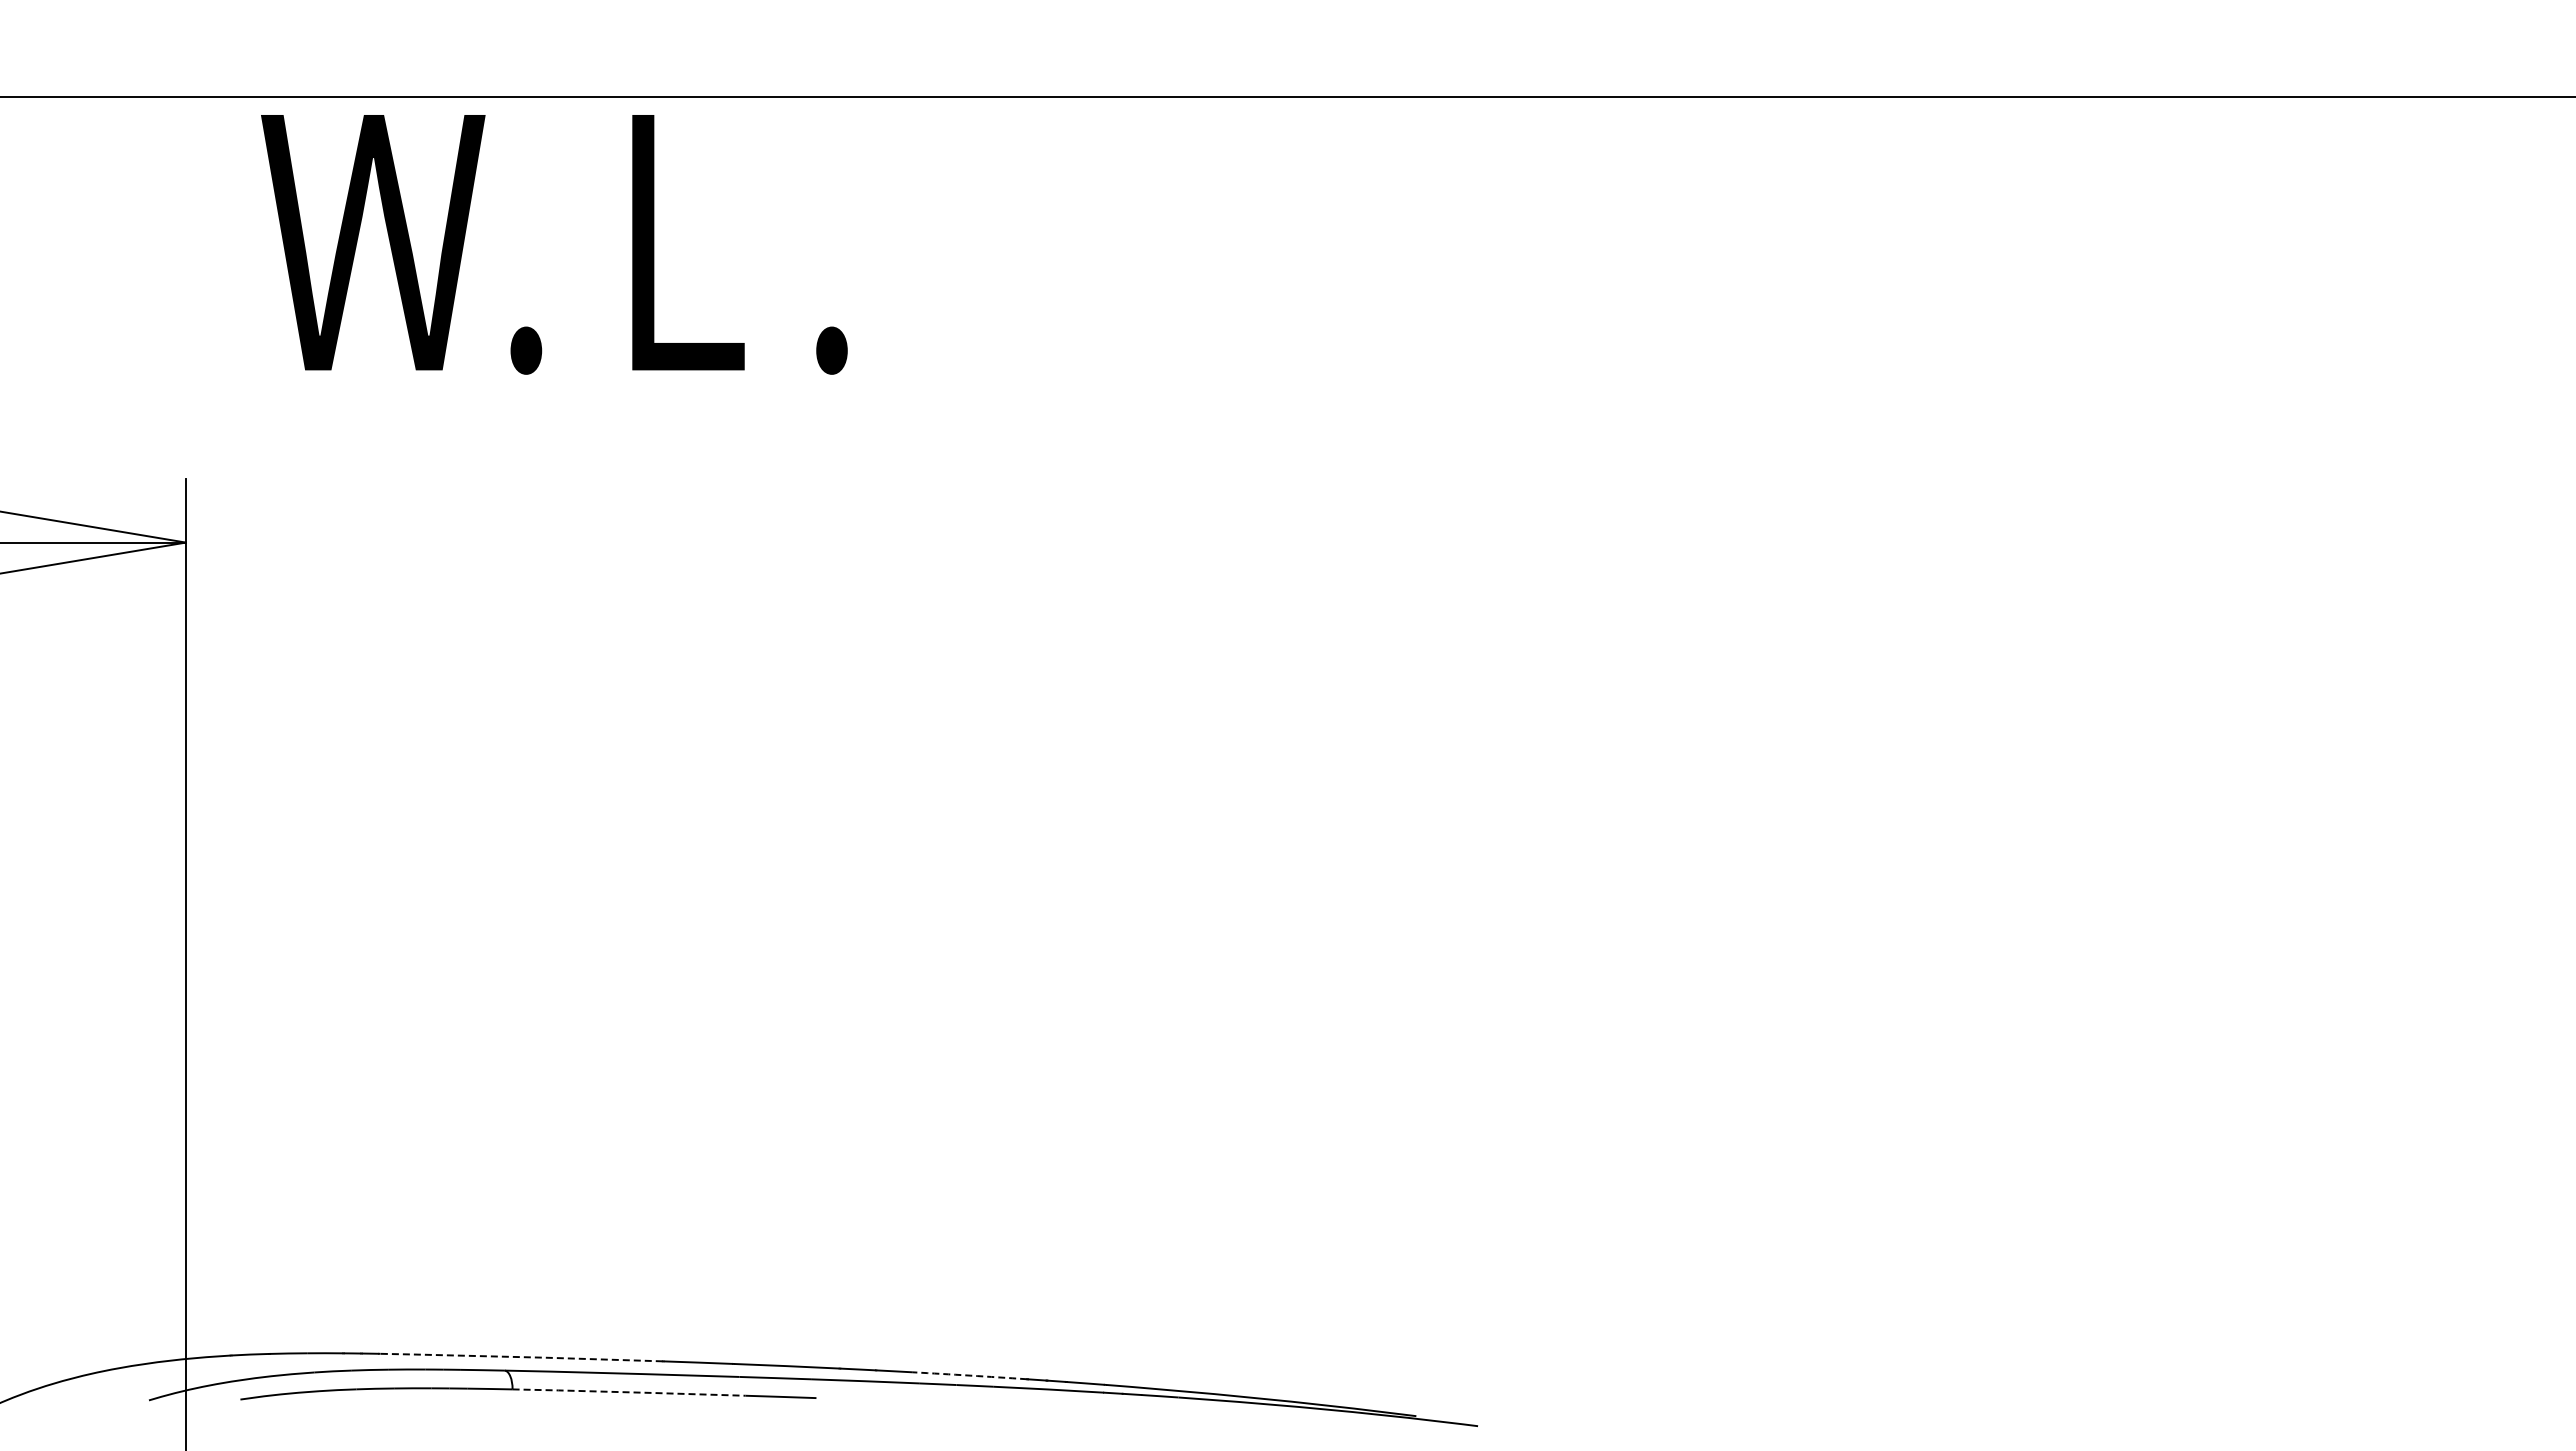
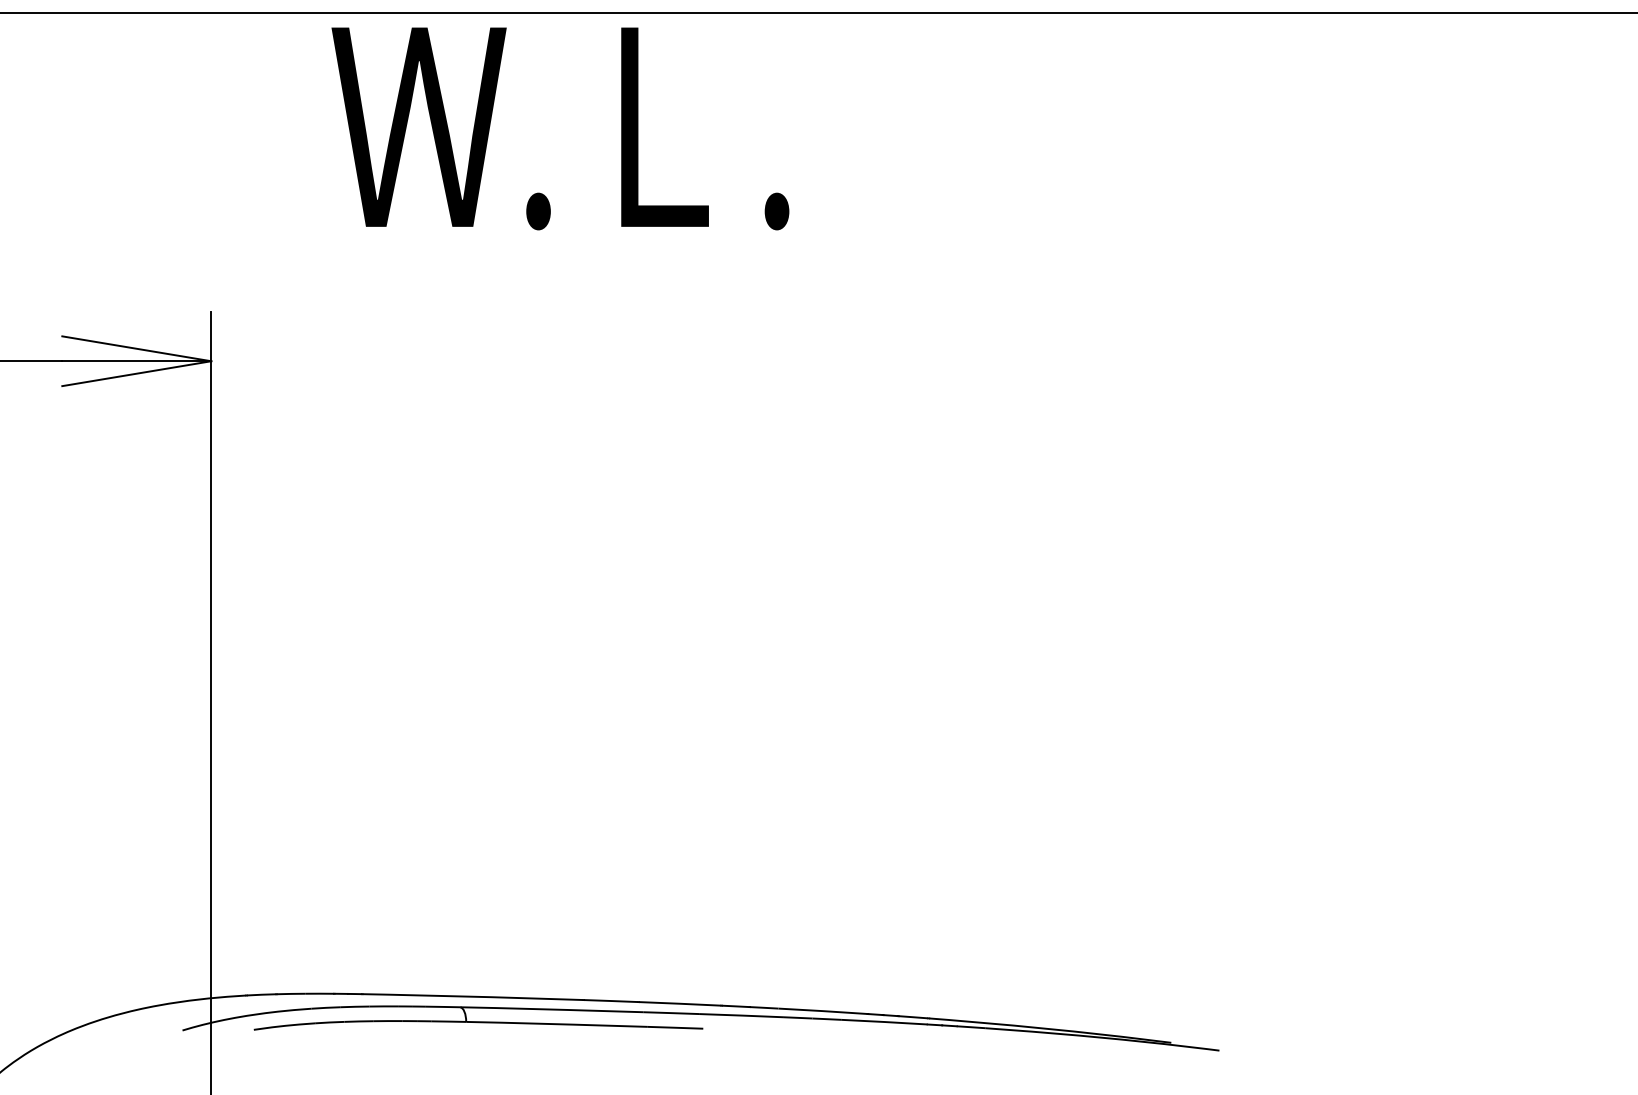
text: (554, 244) -> (560, 128), moved
line: (520, 1357) -> (472, 997), dashed -> solid
arc: (970, 1375) -> (823, 1011), dashed -> solid
line: (629, 1392) -> (557, 1024), dashed -> solid

